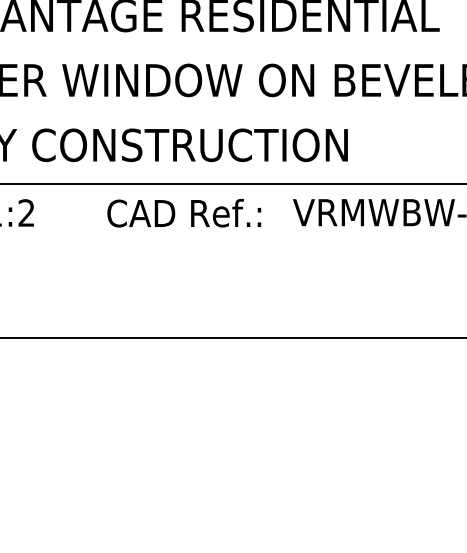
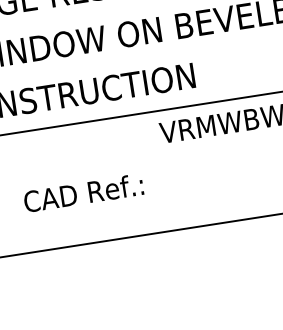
text: (184, 213) -> (83, 193), moved

